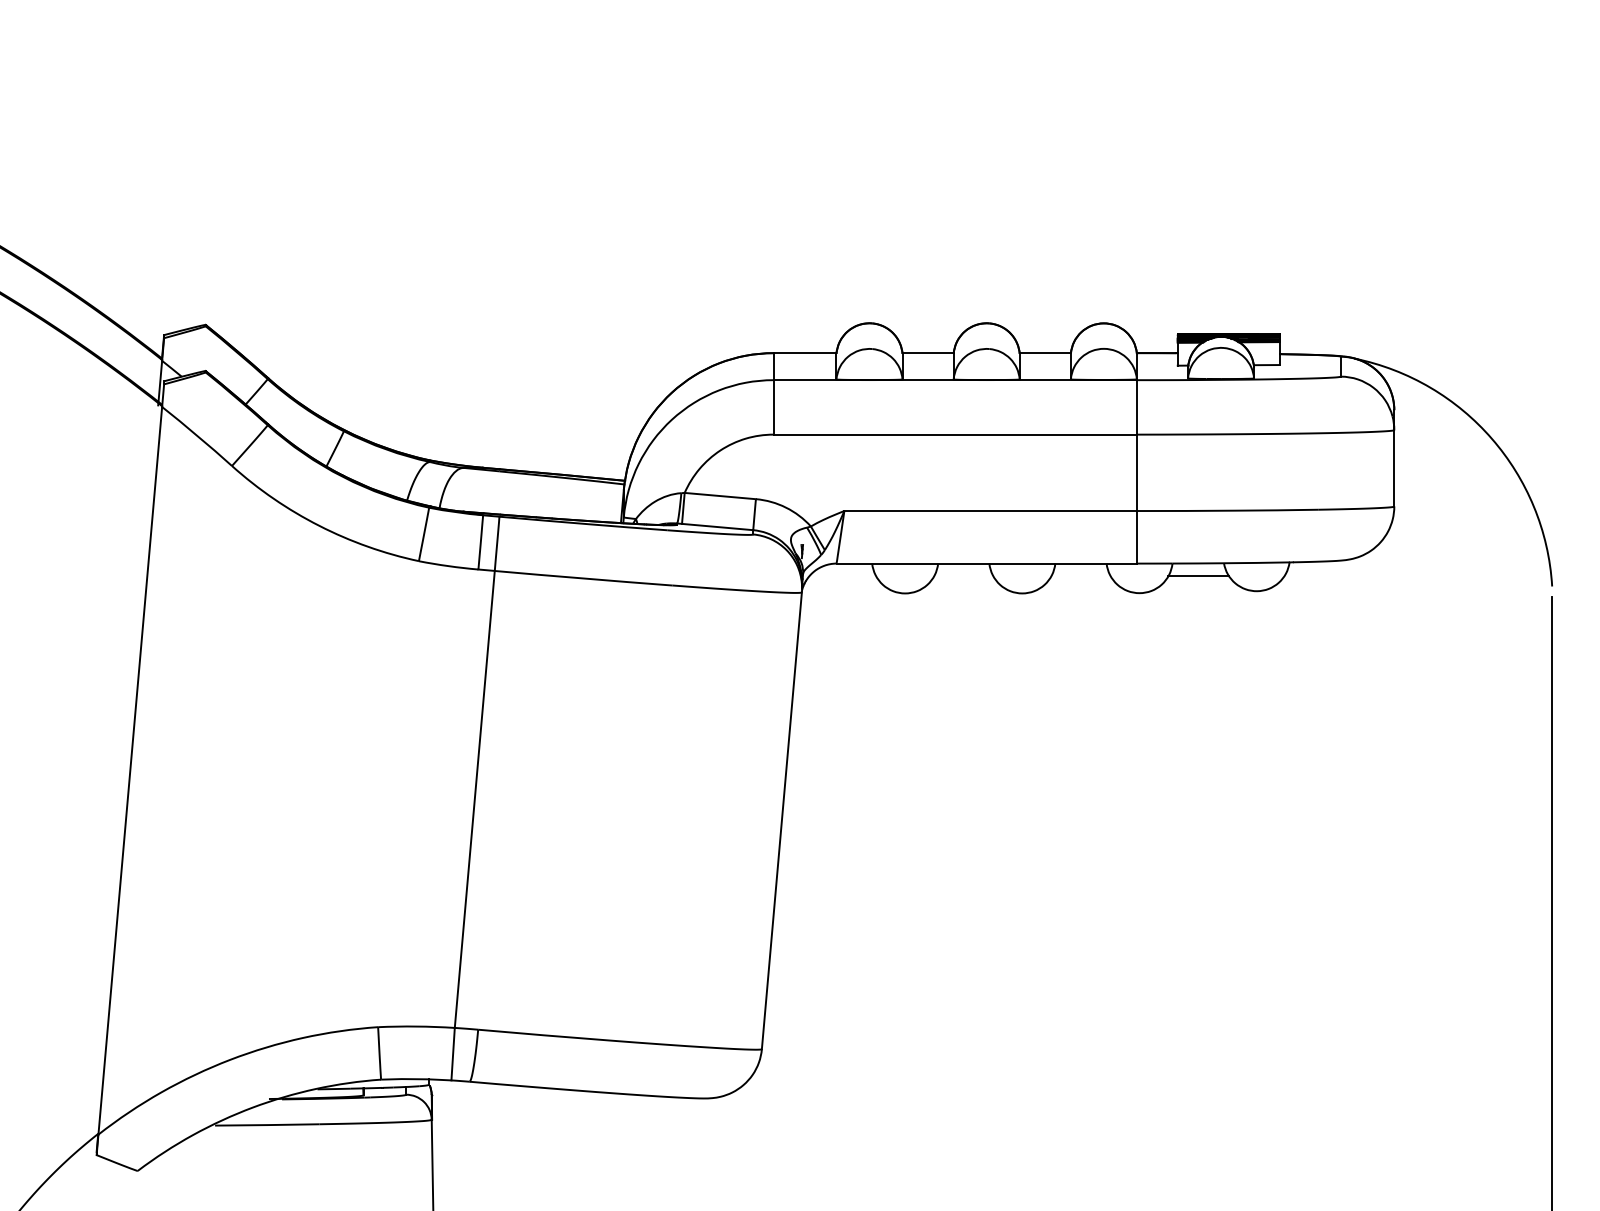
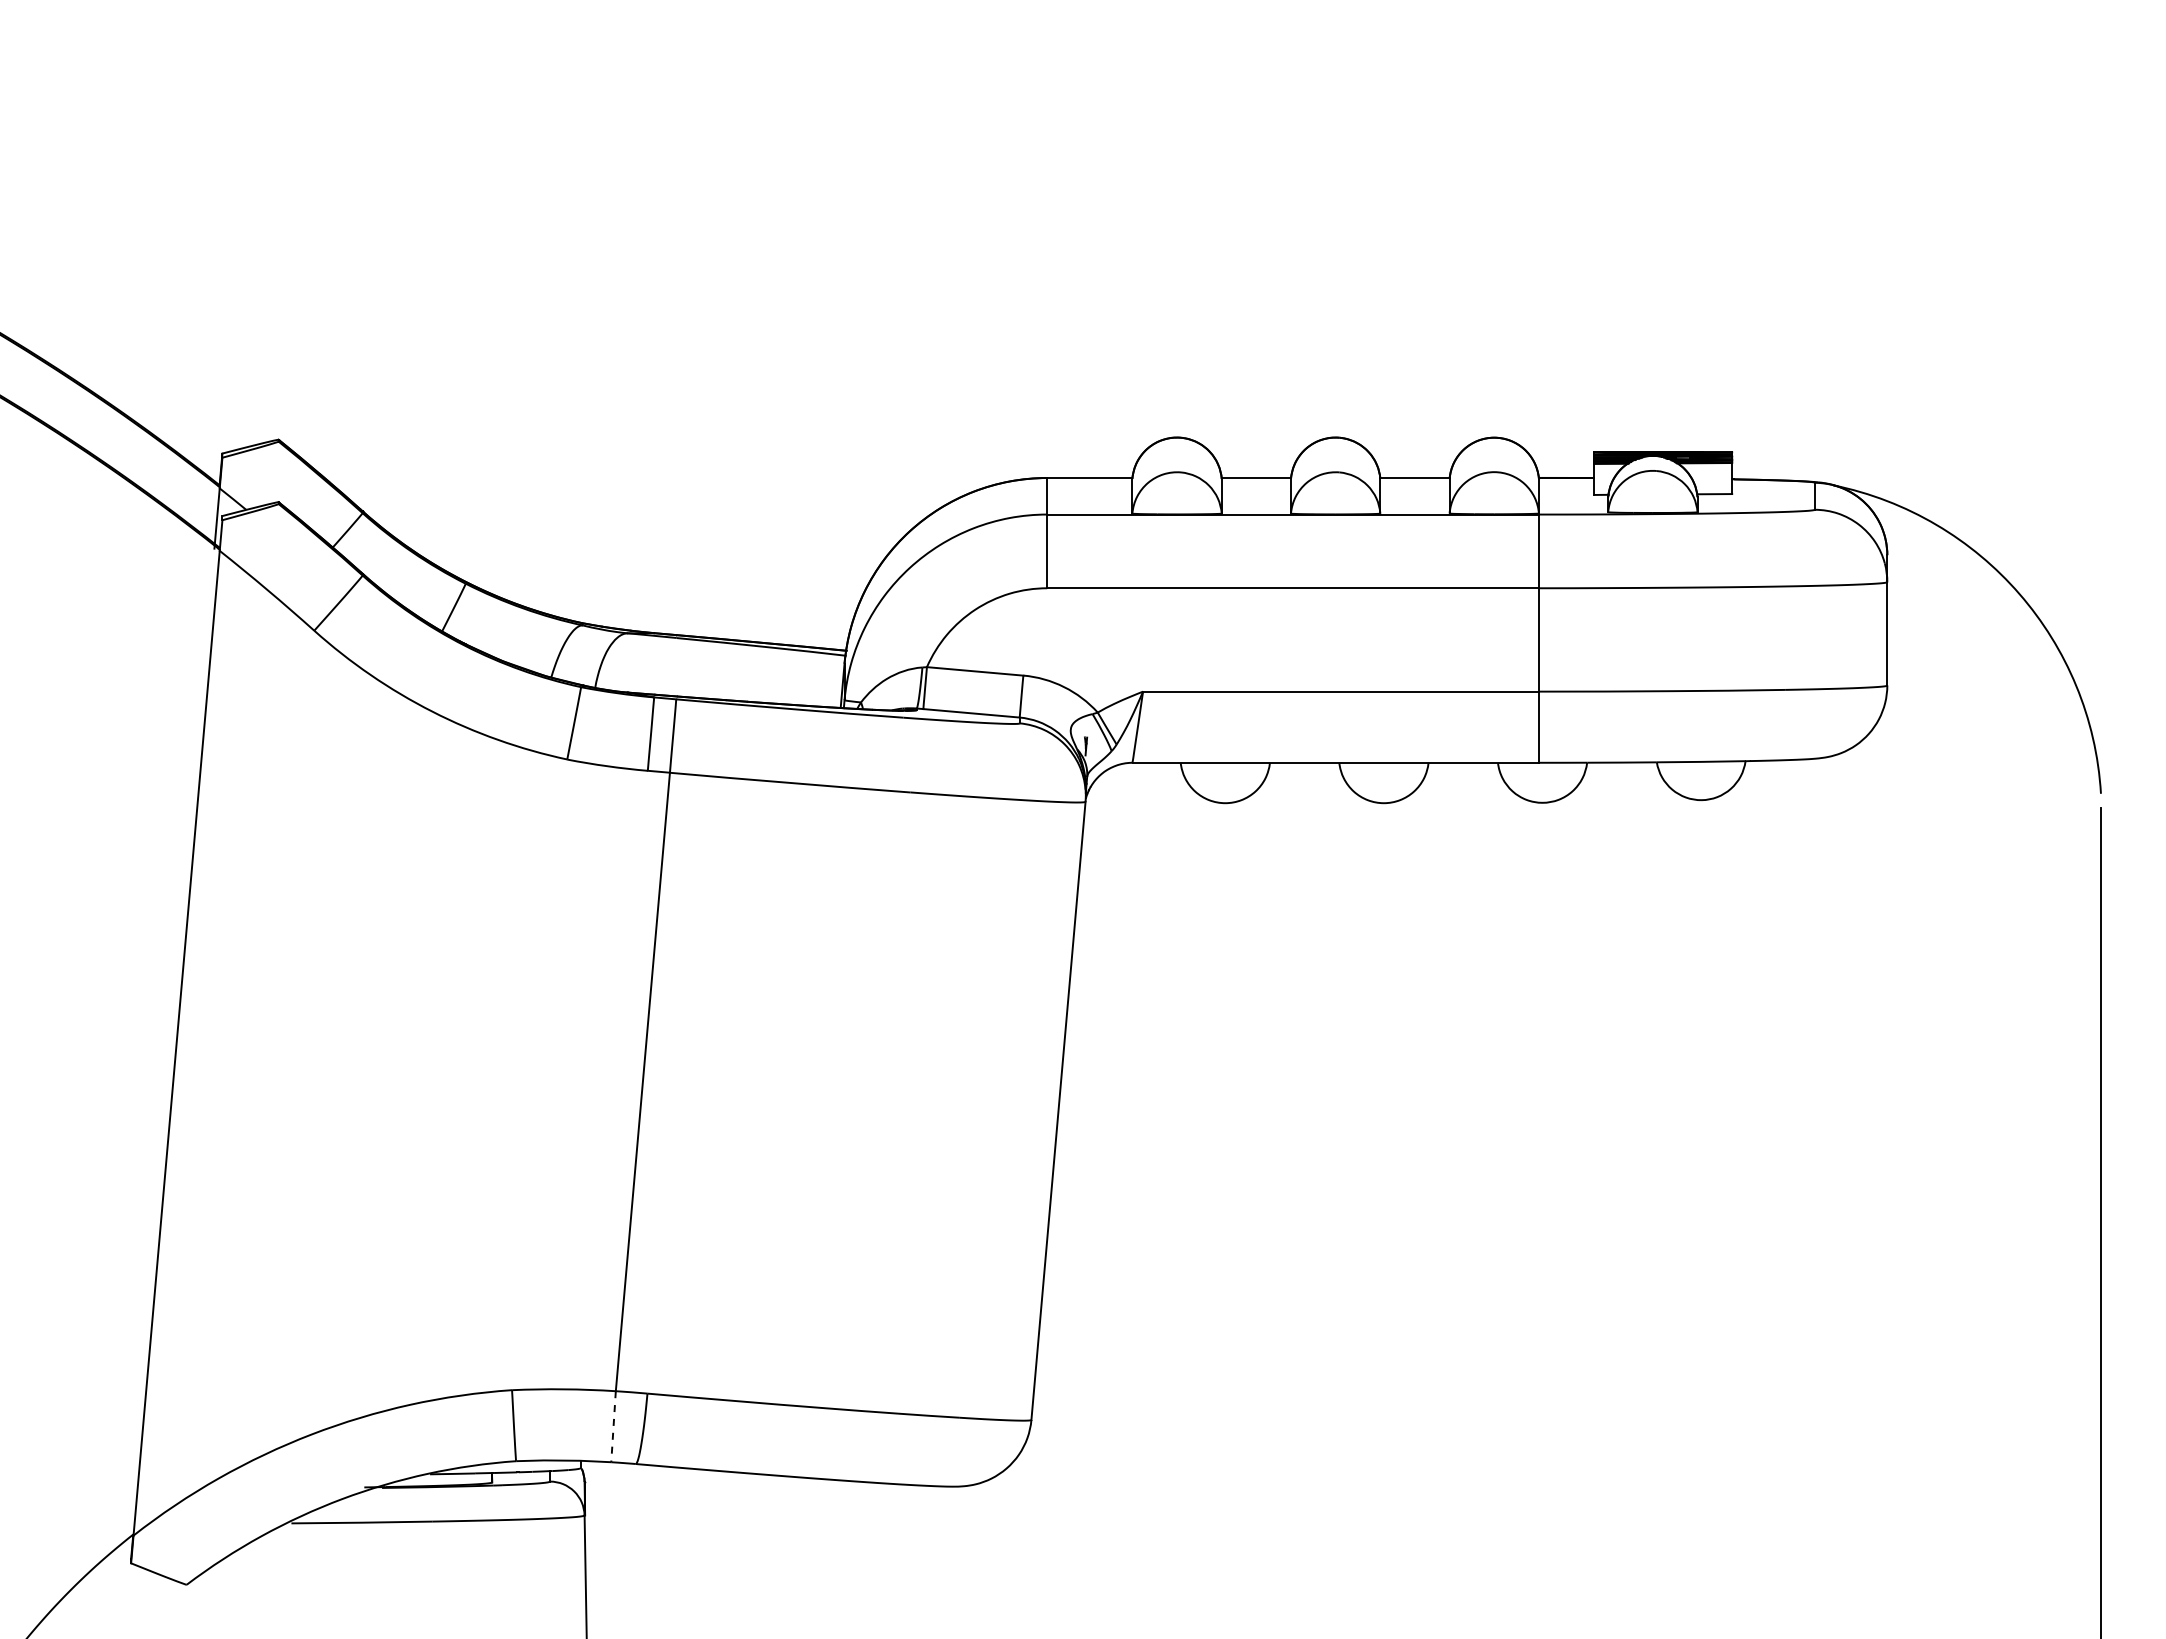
line: (1198, 575) -> (1622, 779), removed
line: (453, 1054) -> (613, 1426), solid -> dashed

